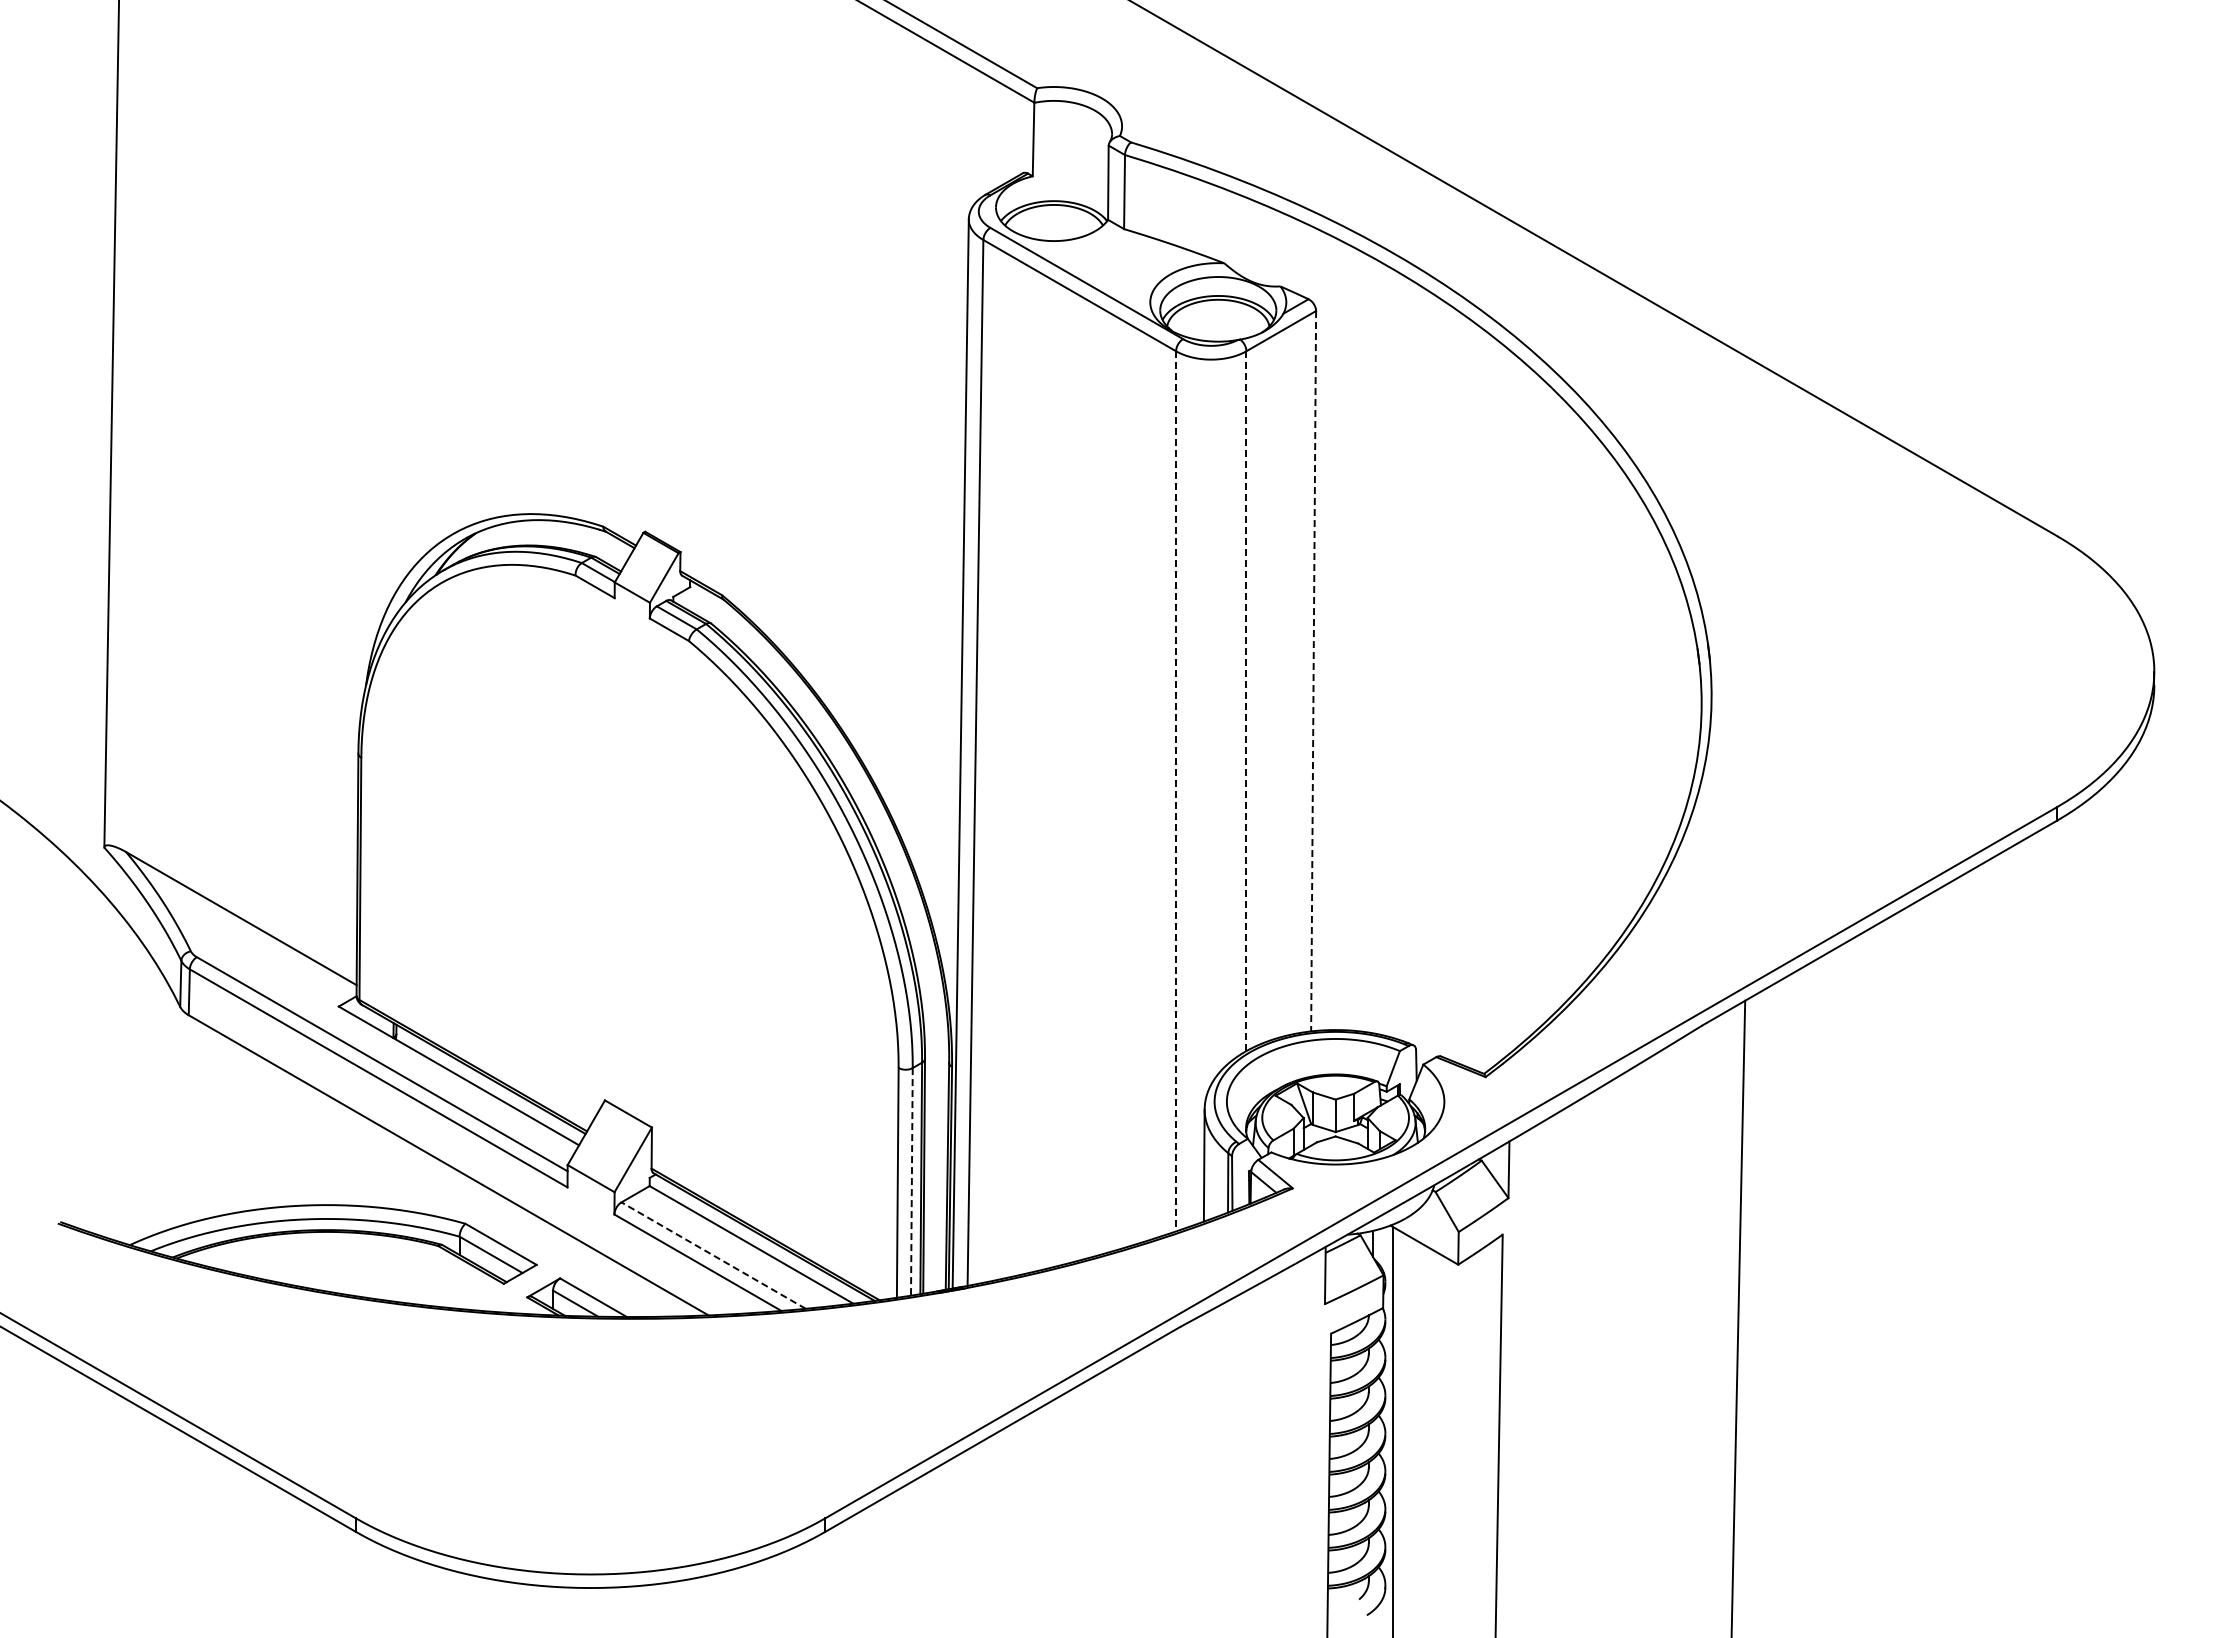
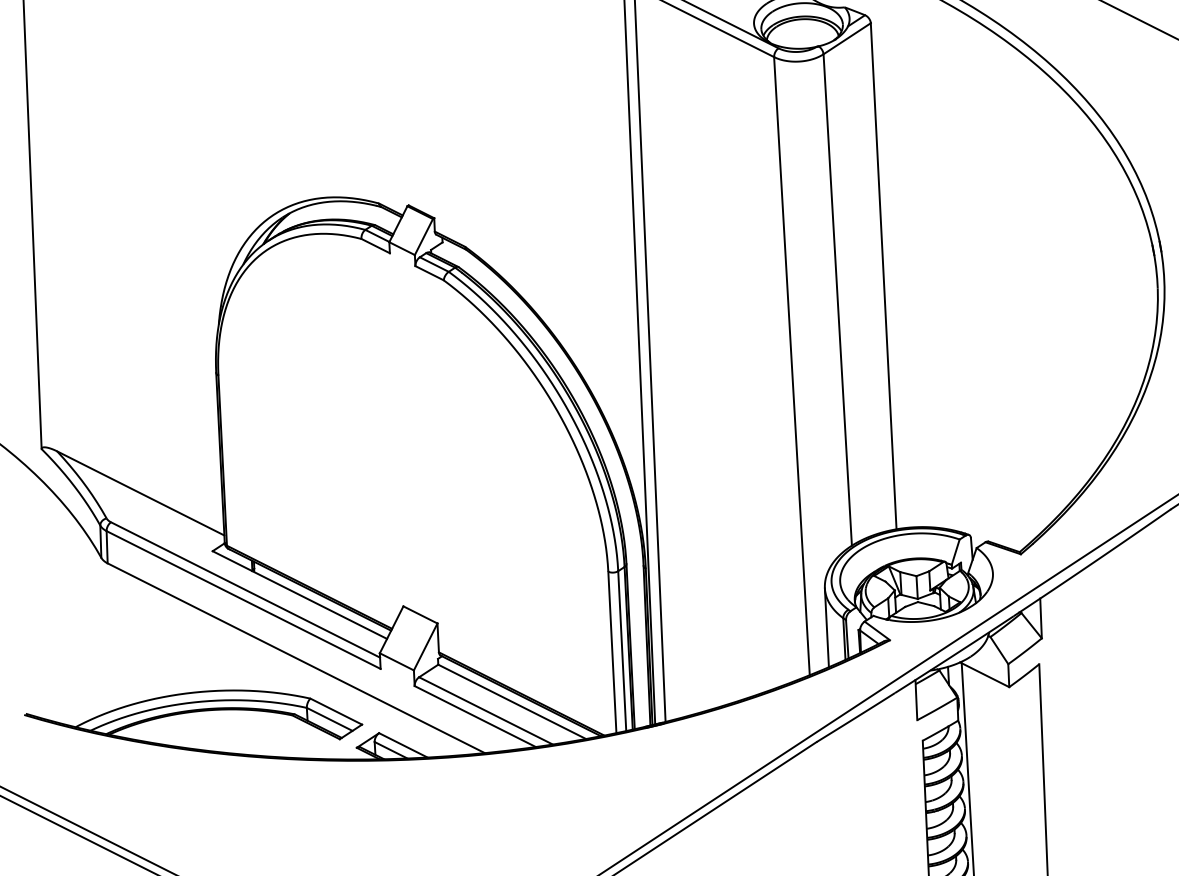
line: (1313, 671) -> (883, 276), dashed -> solid
line: (1246, 701) -> (837, 300), dashed -> solid
line: (1176, 791) -> (792, 366), dashed -> solid
line: (911, 1181) -> (621, 650), dashed -> solid
line: (713, 1255) -> (485, 710), dashed -> solid

